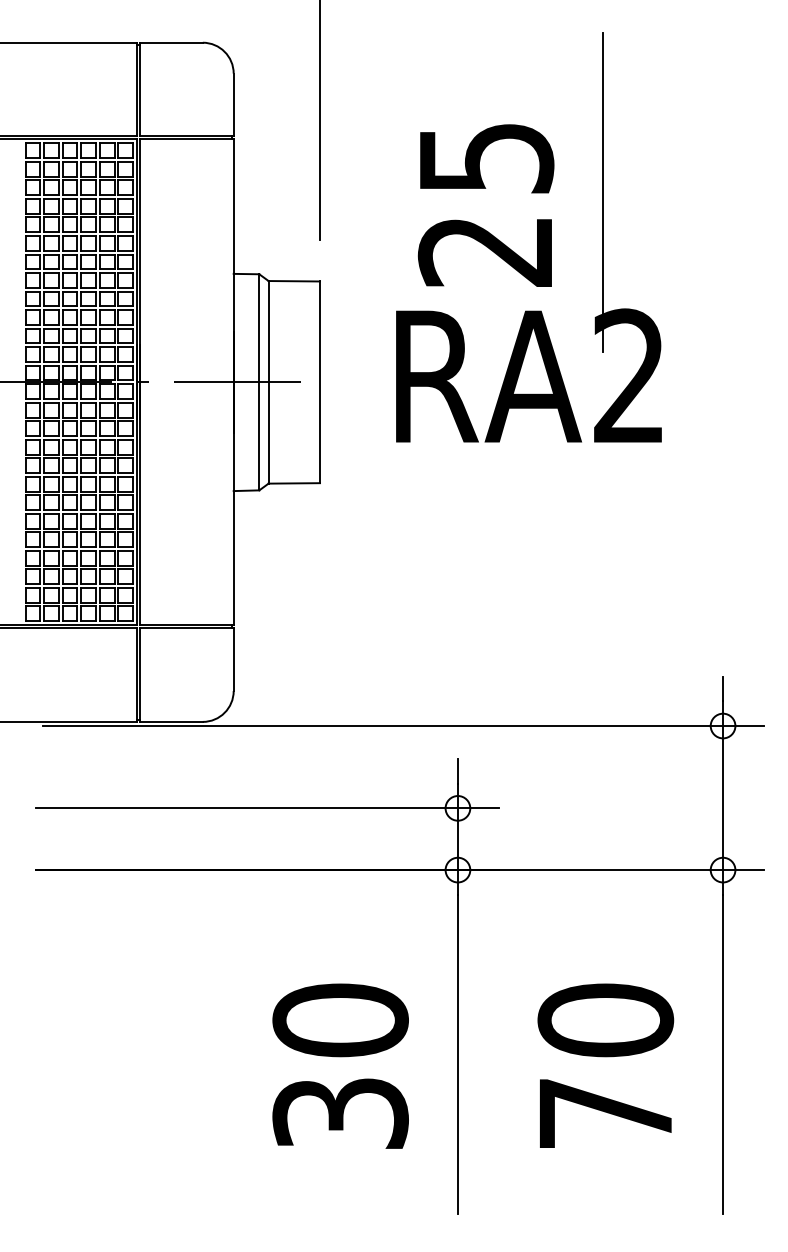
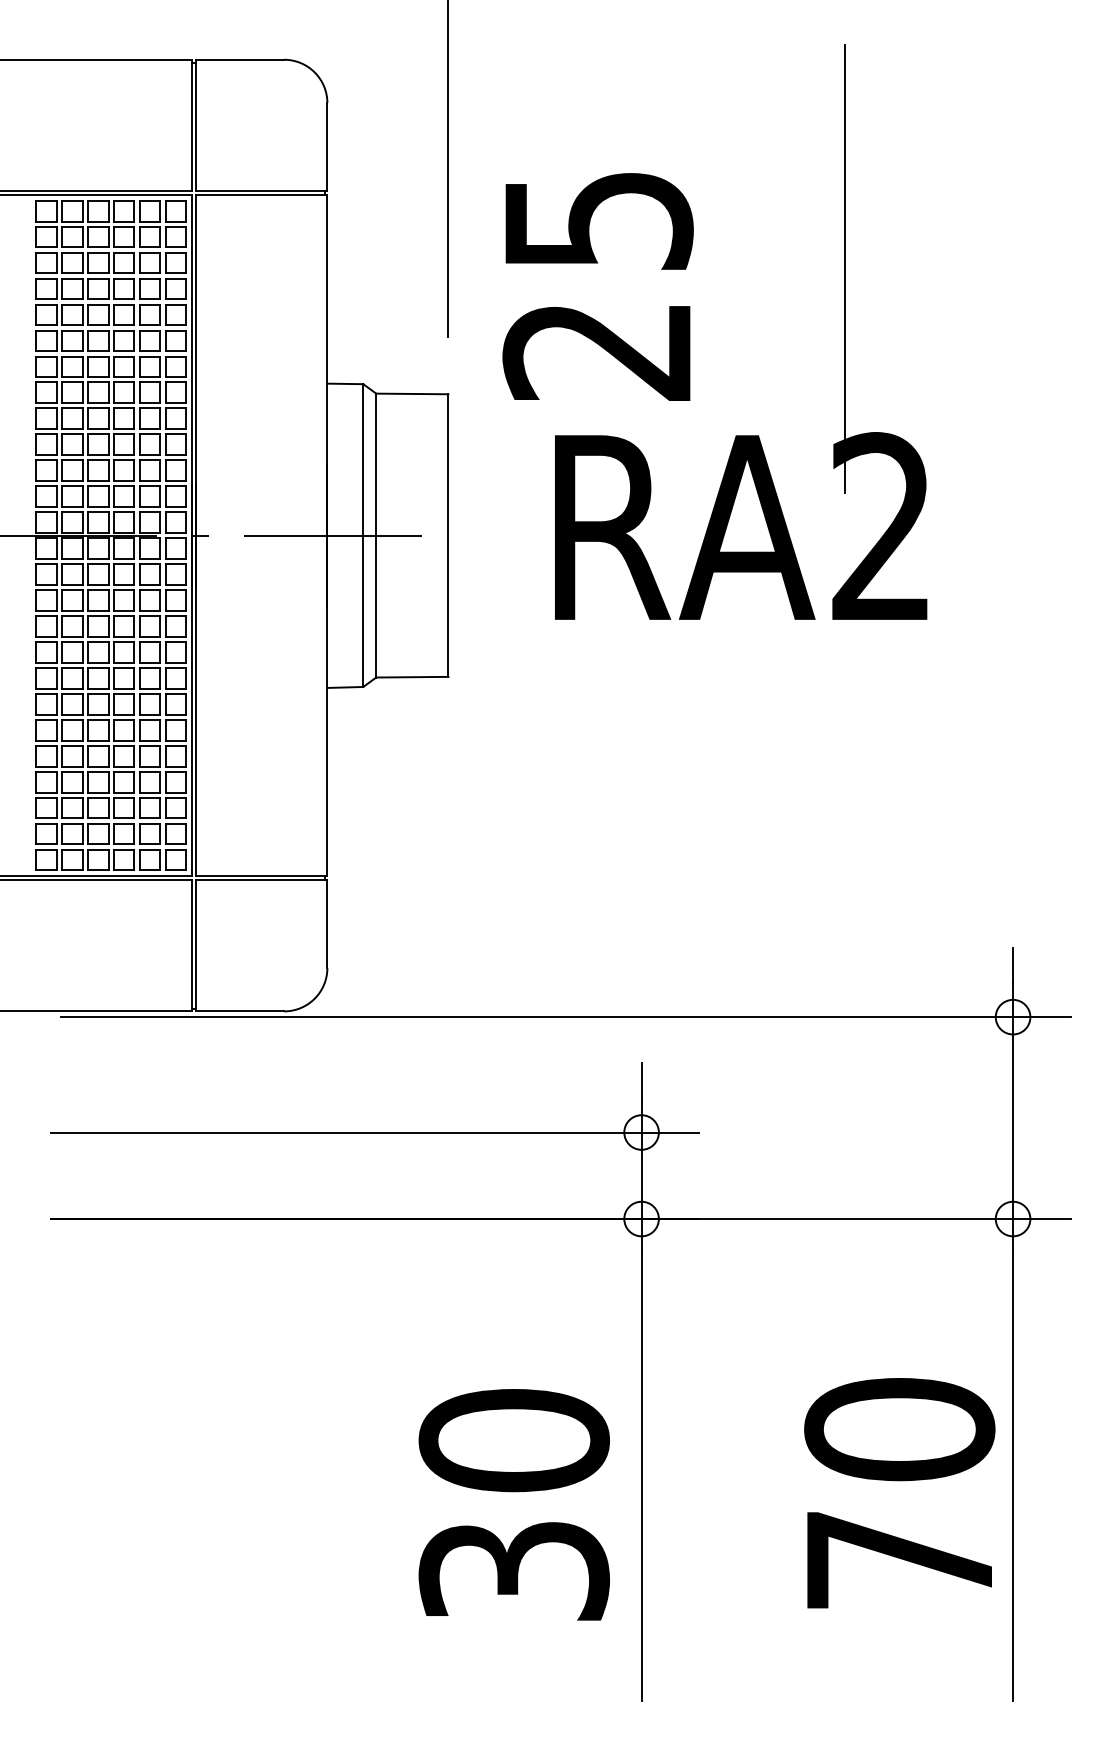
text: (485, 205) -> (597, 286), moved
text: (340, 1065) -> (513, 1504), moved
text: (605, 1065) -> (899, 1493), moved

